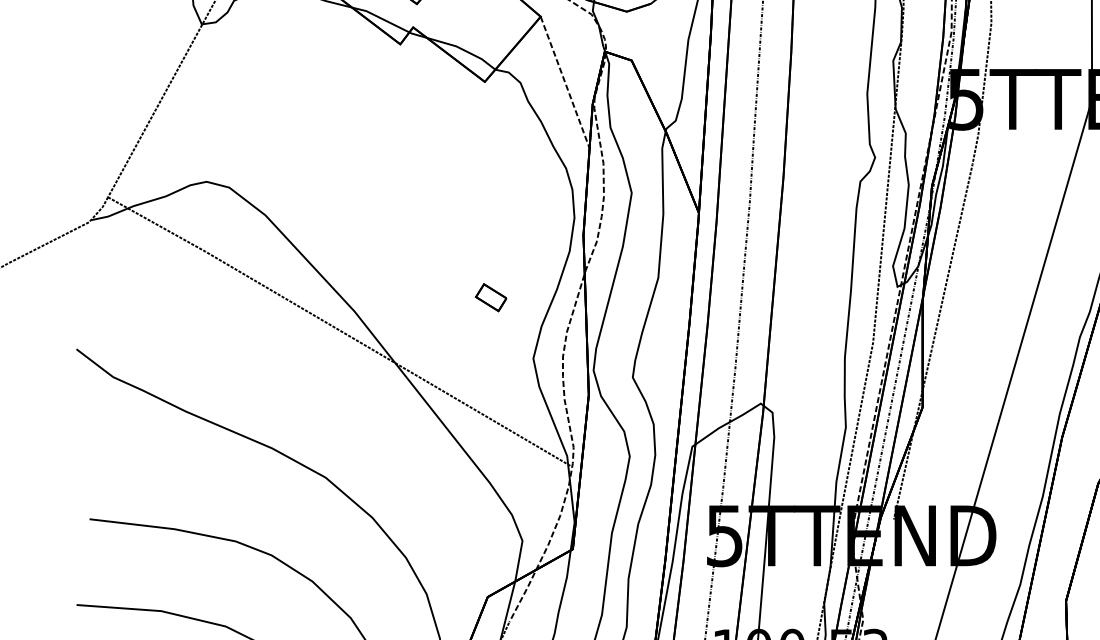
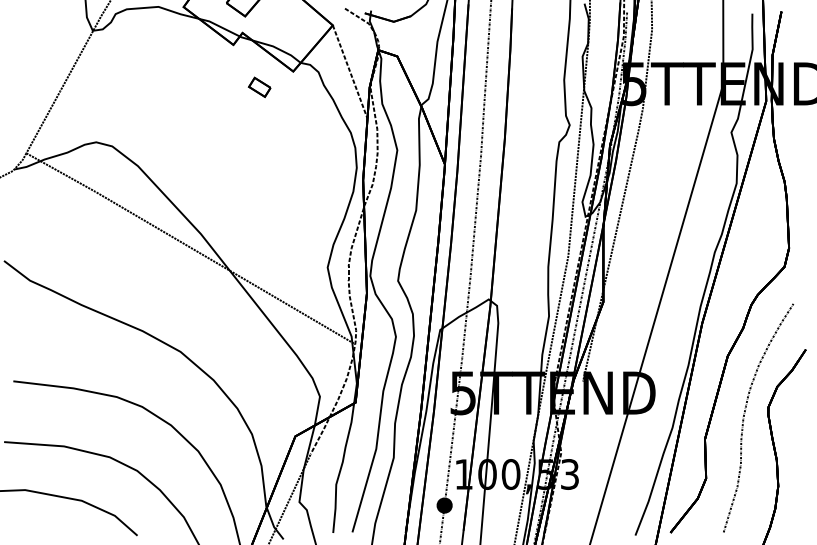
part: (490, 296) -> (259, 86), moved

